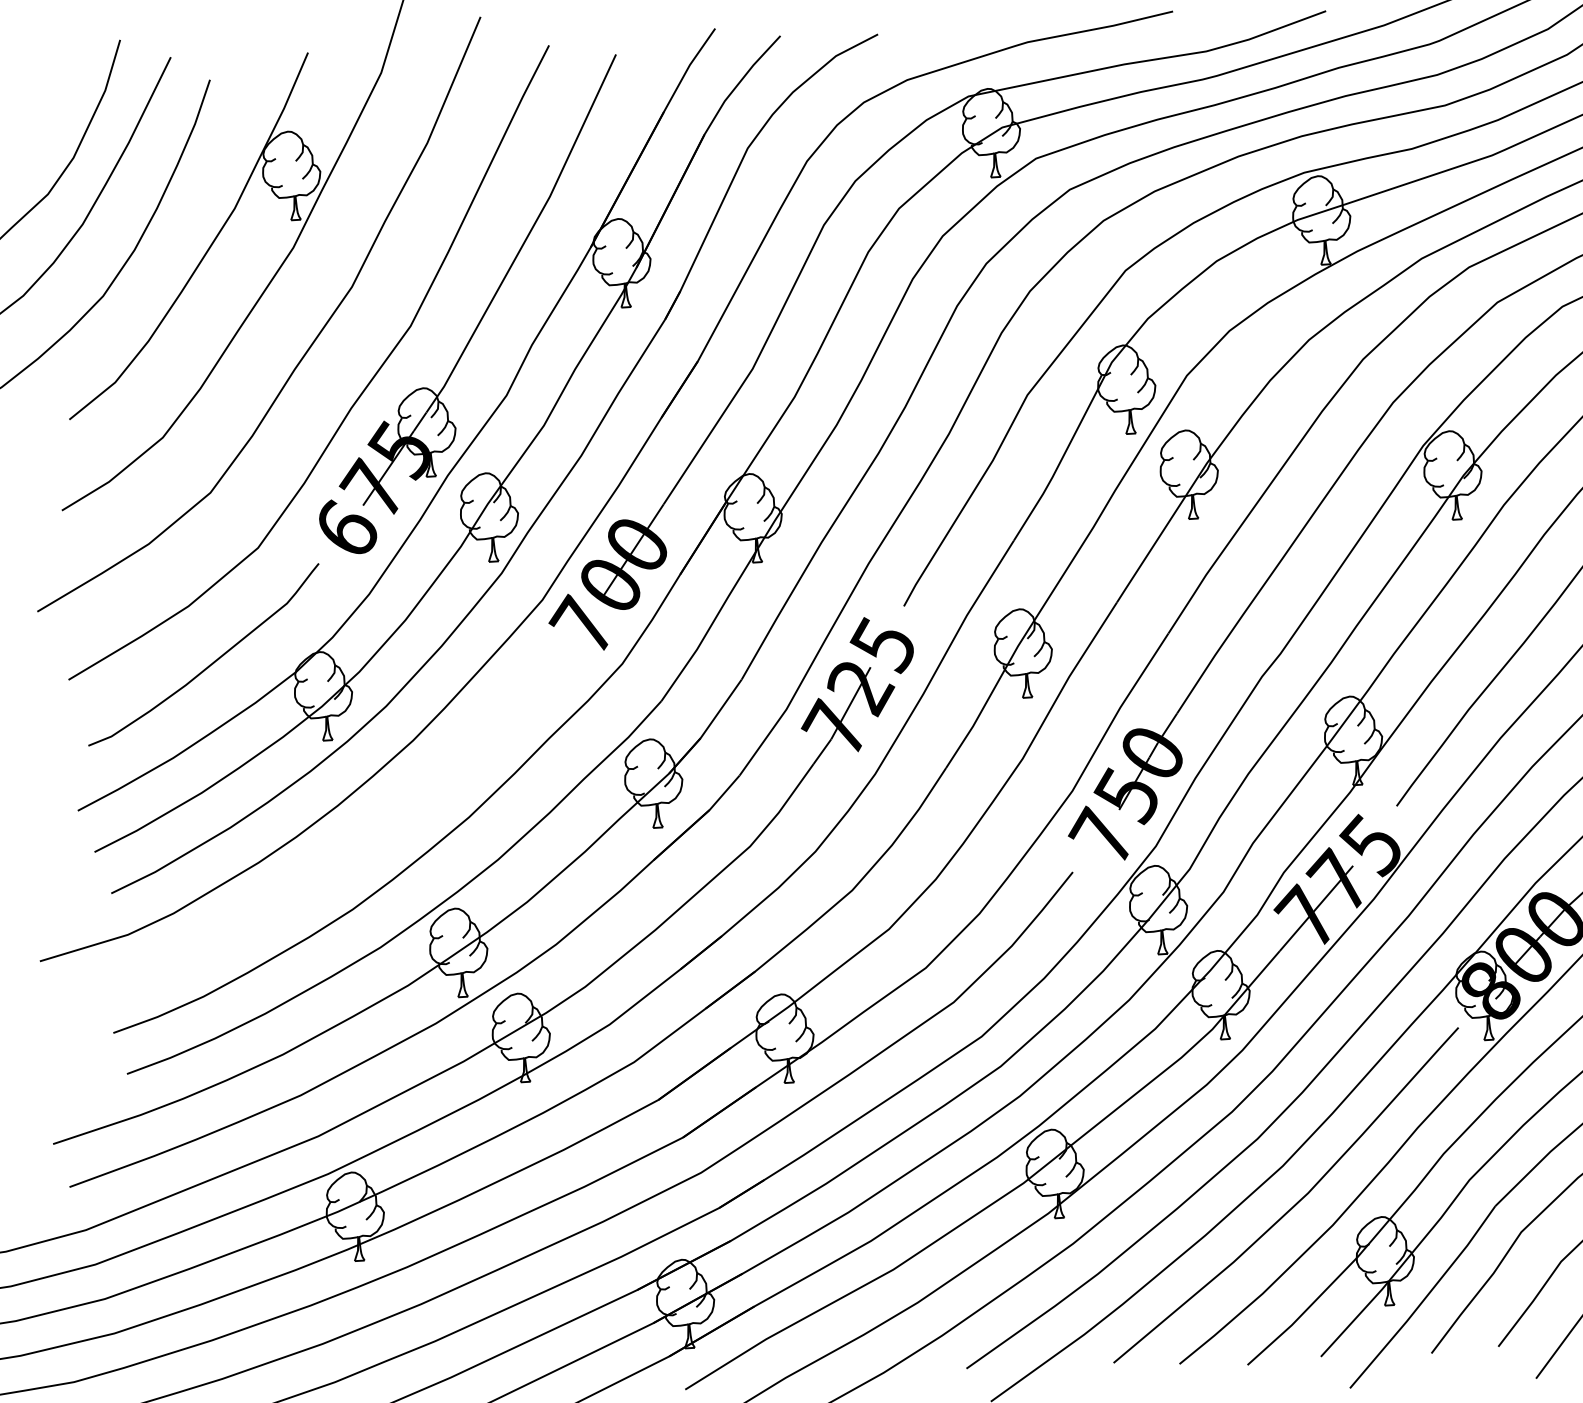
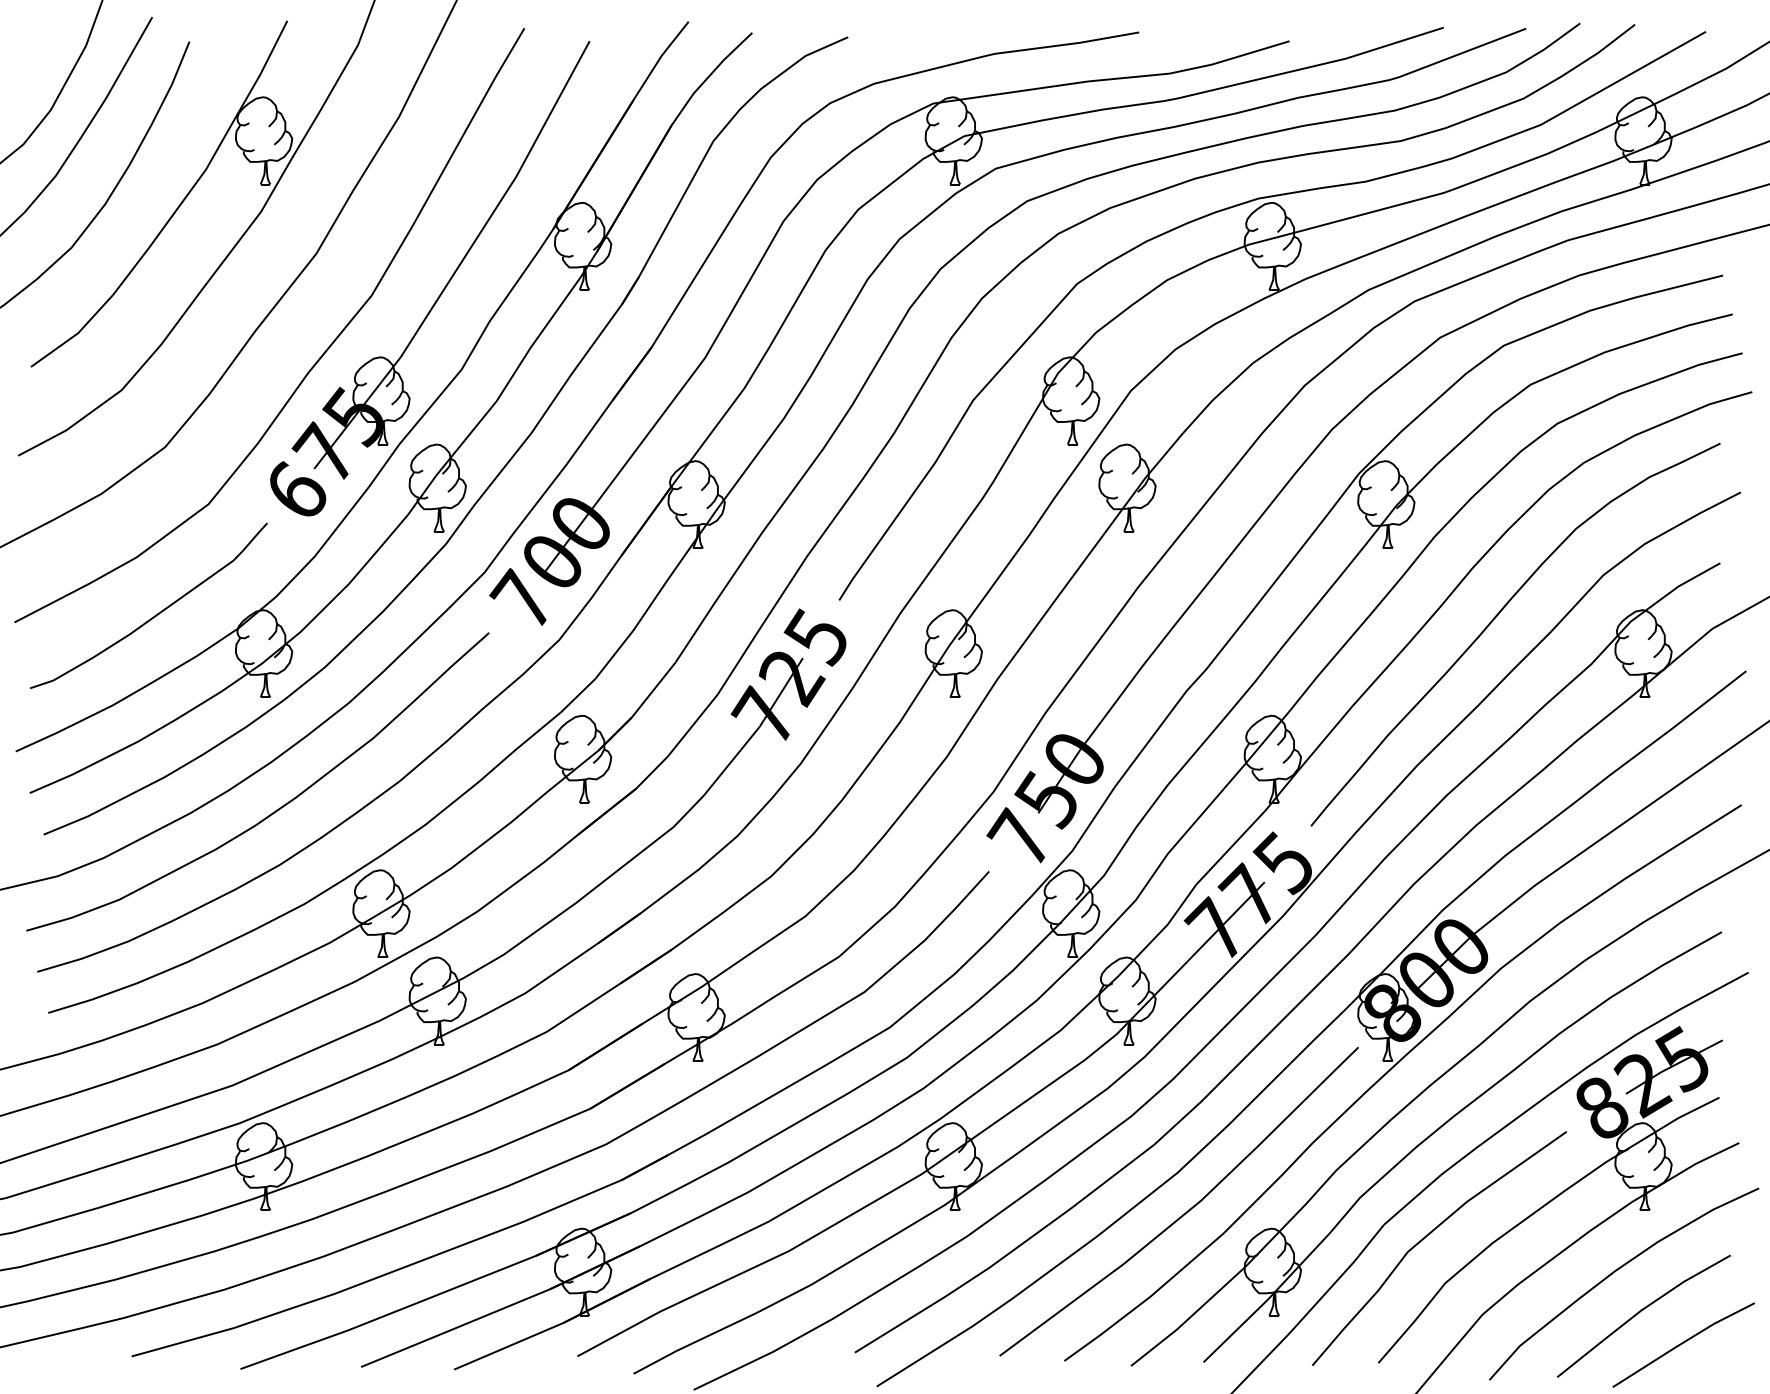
curve: (345, 853) -> (276, 809), added

